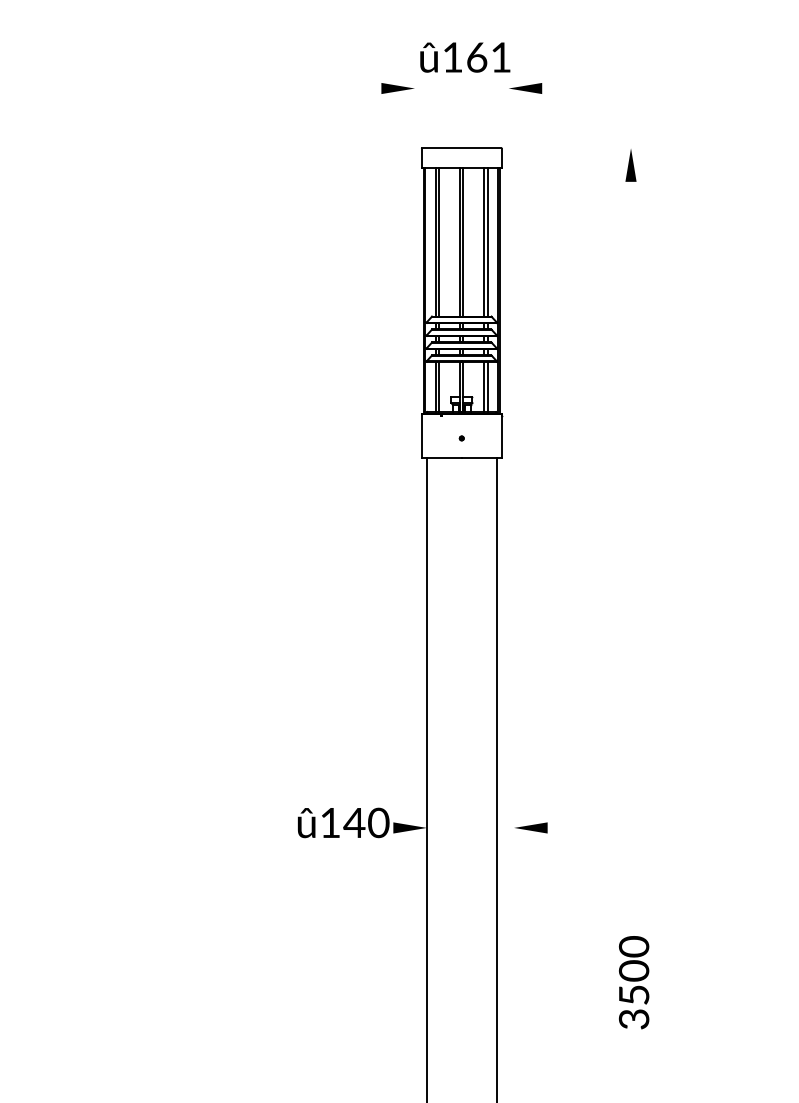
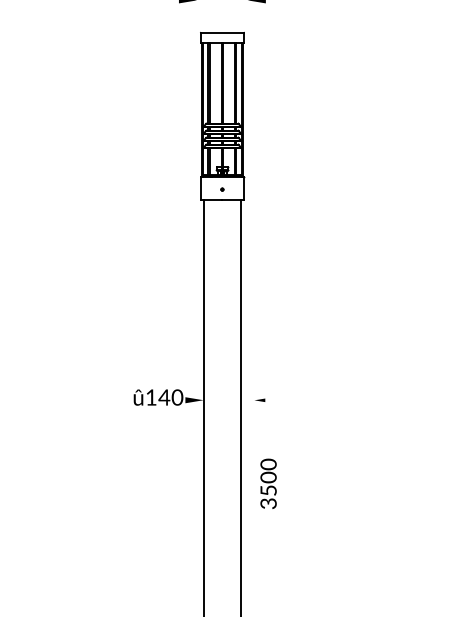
part: (630, 164) -> (313, 41), removed
part: (530, 828) -> (259, 400), size x0.6
text: (633, 981) -> (268, 483), moved

